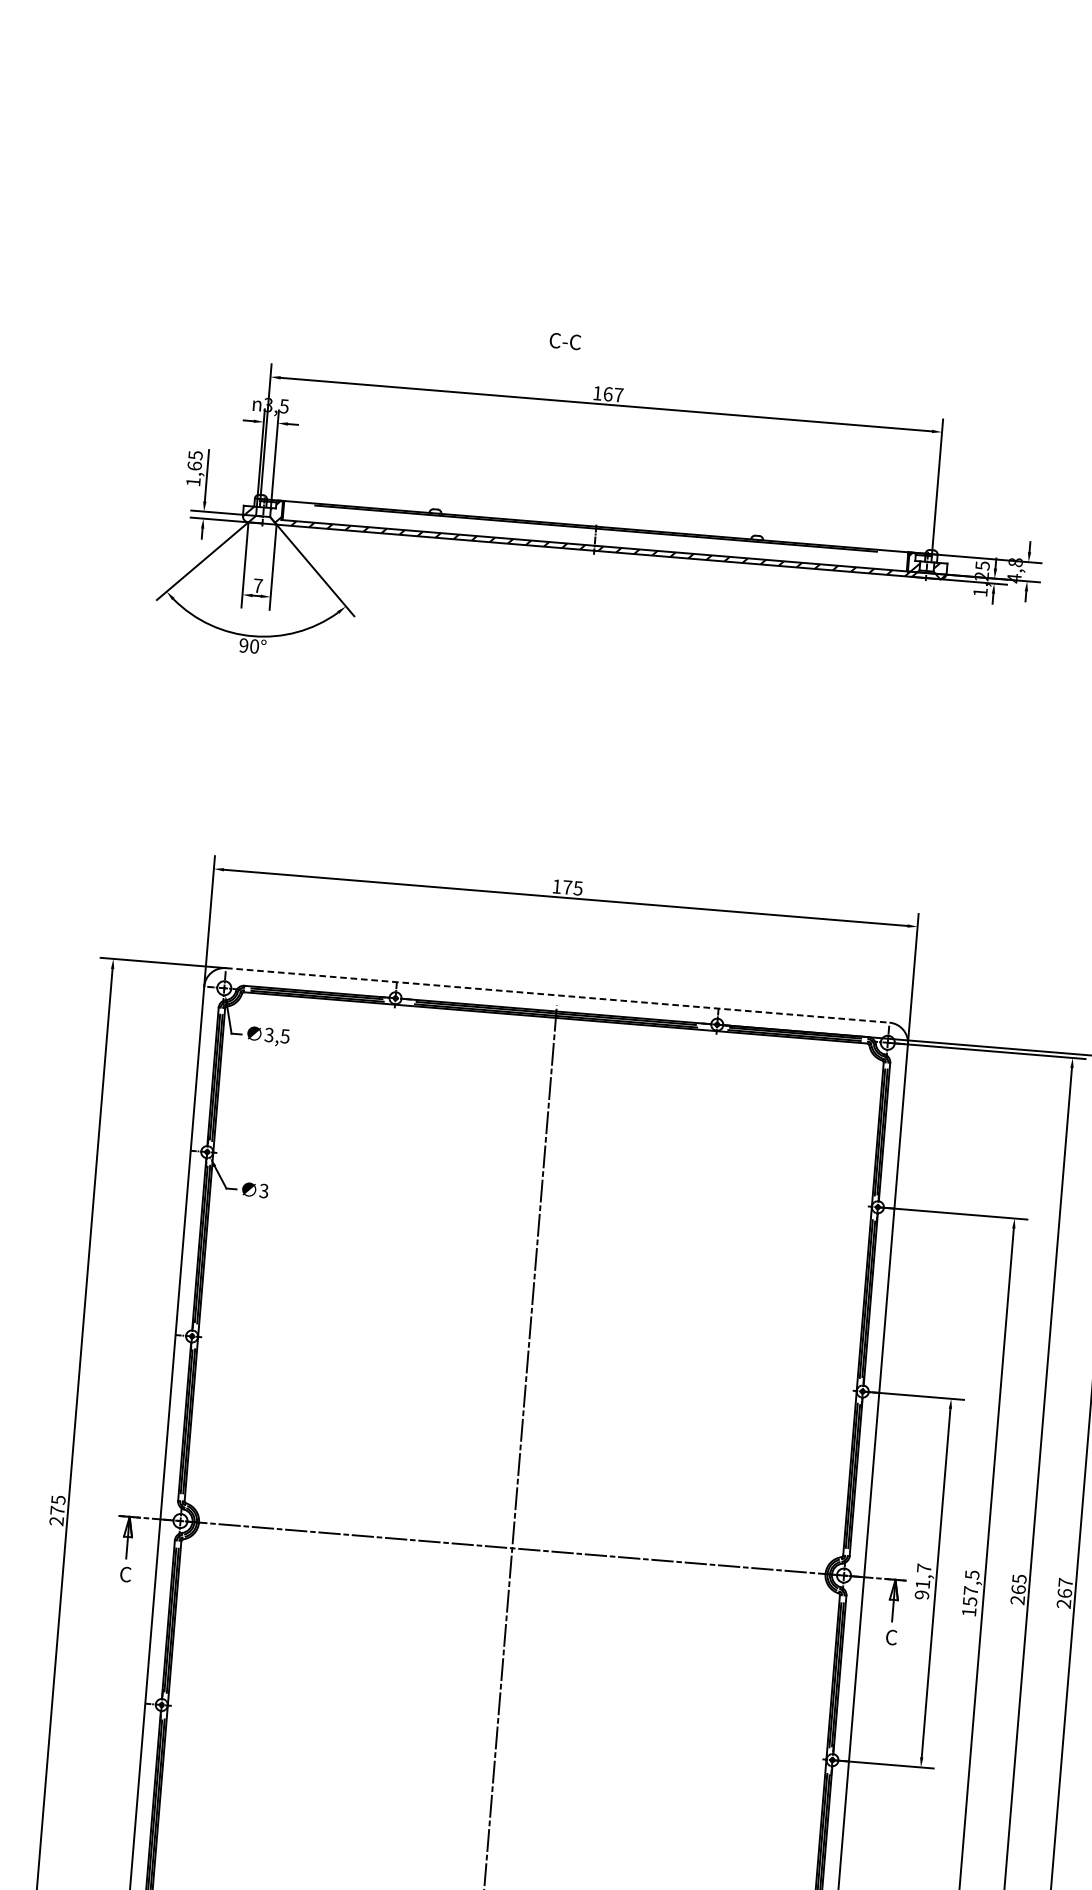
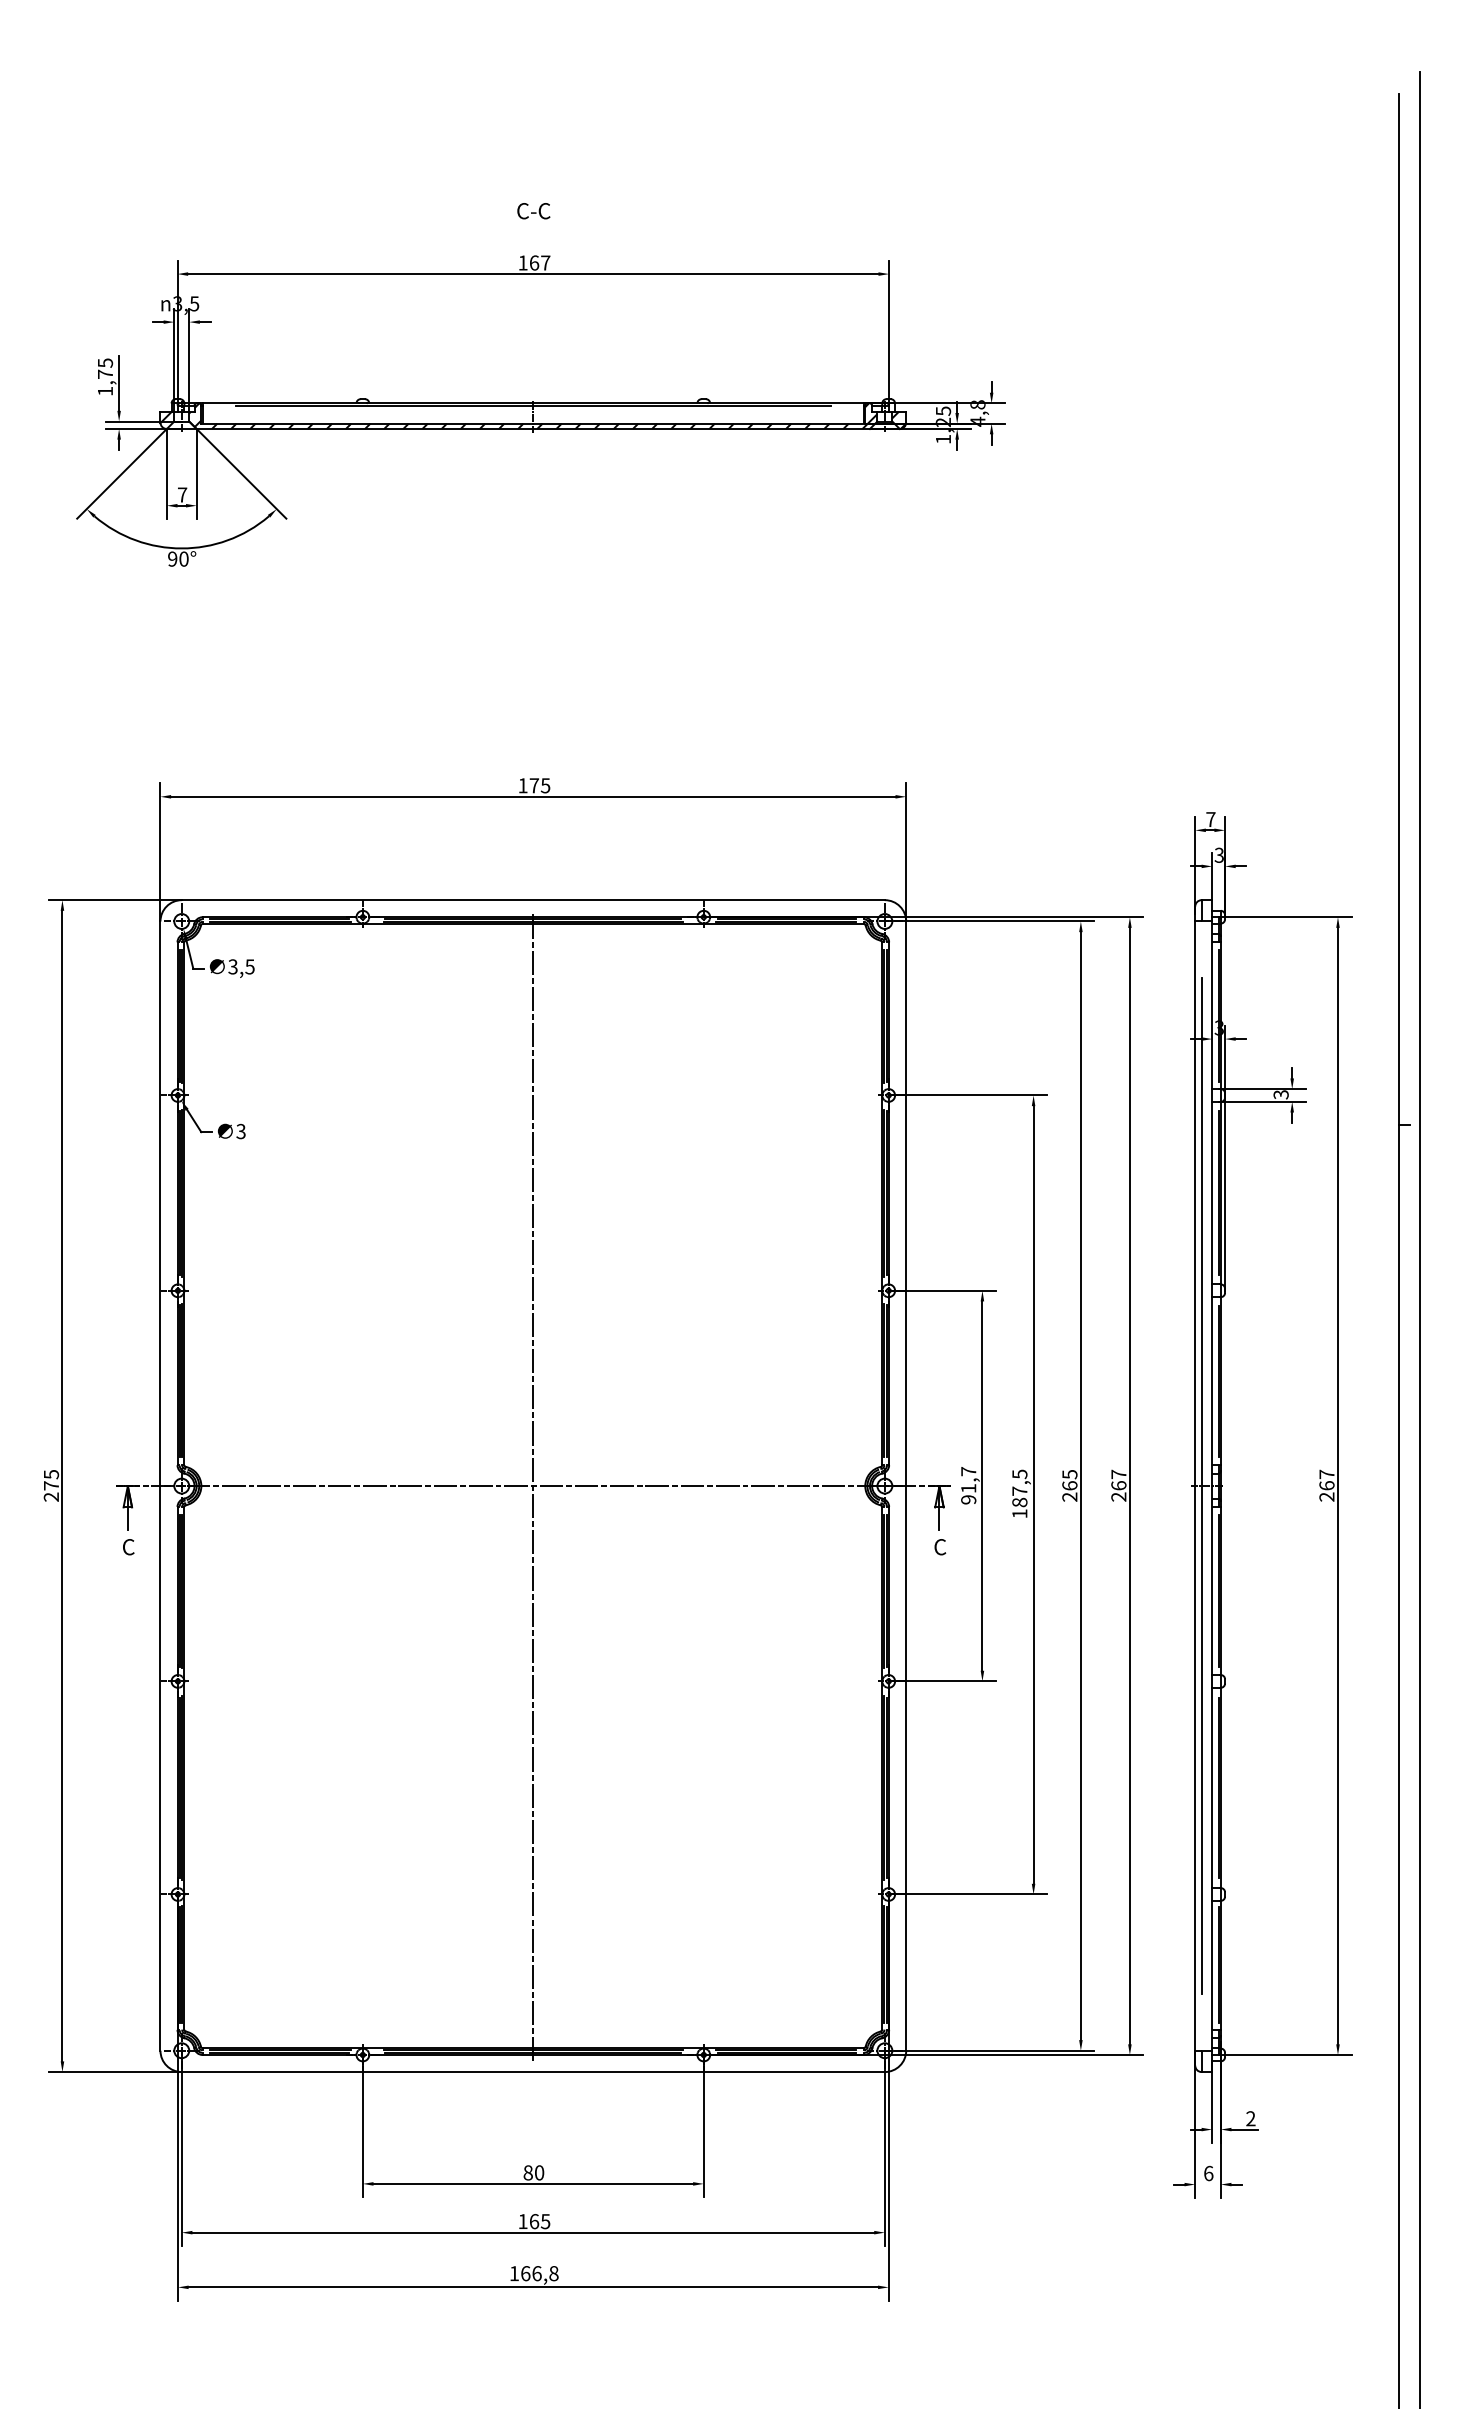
text: (565, 341) -> (533, 211), moved
text: (194, 465) -> (105, 373), 1,65 -> 1,75
line: (557, 995) -> (533, 900), dashed -> solid
text: (969, 1601) -> (1019, 1502), 157,5 -> 187,5

